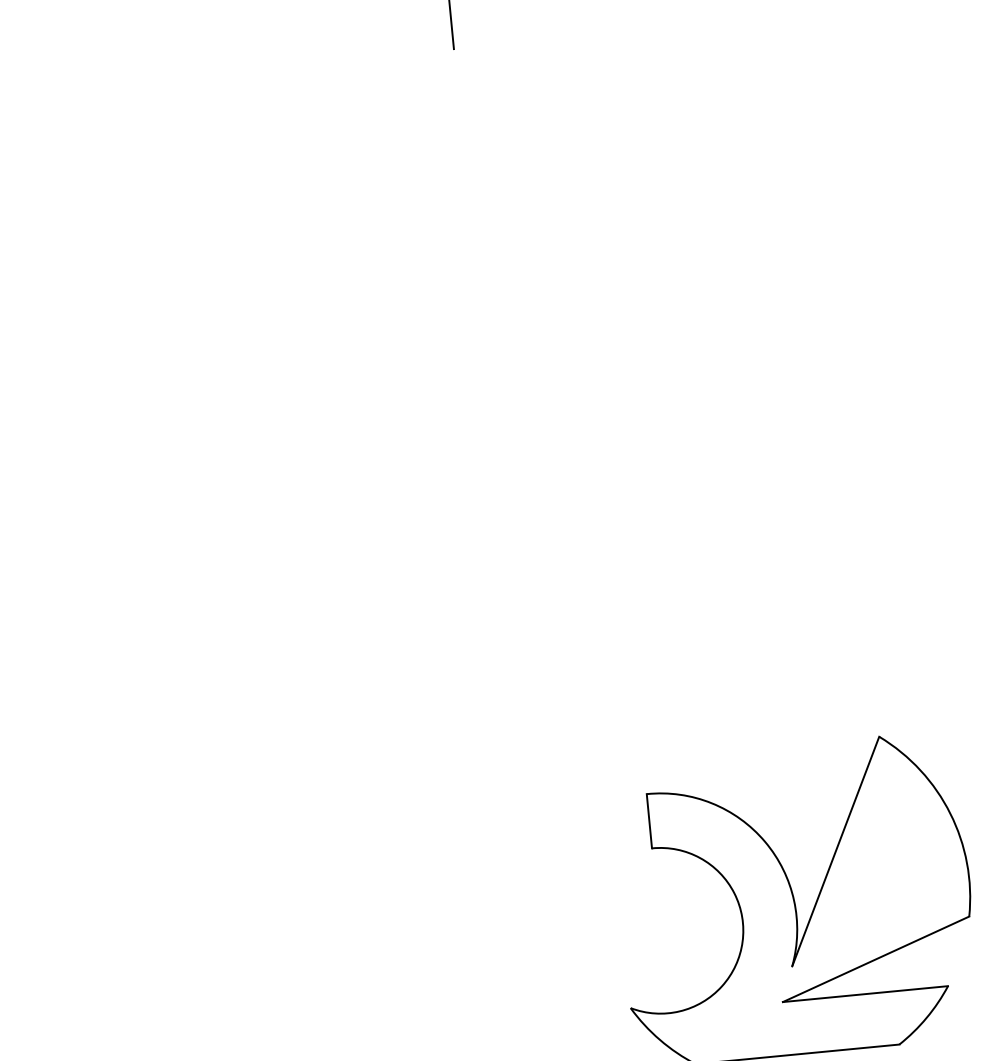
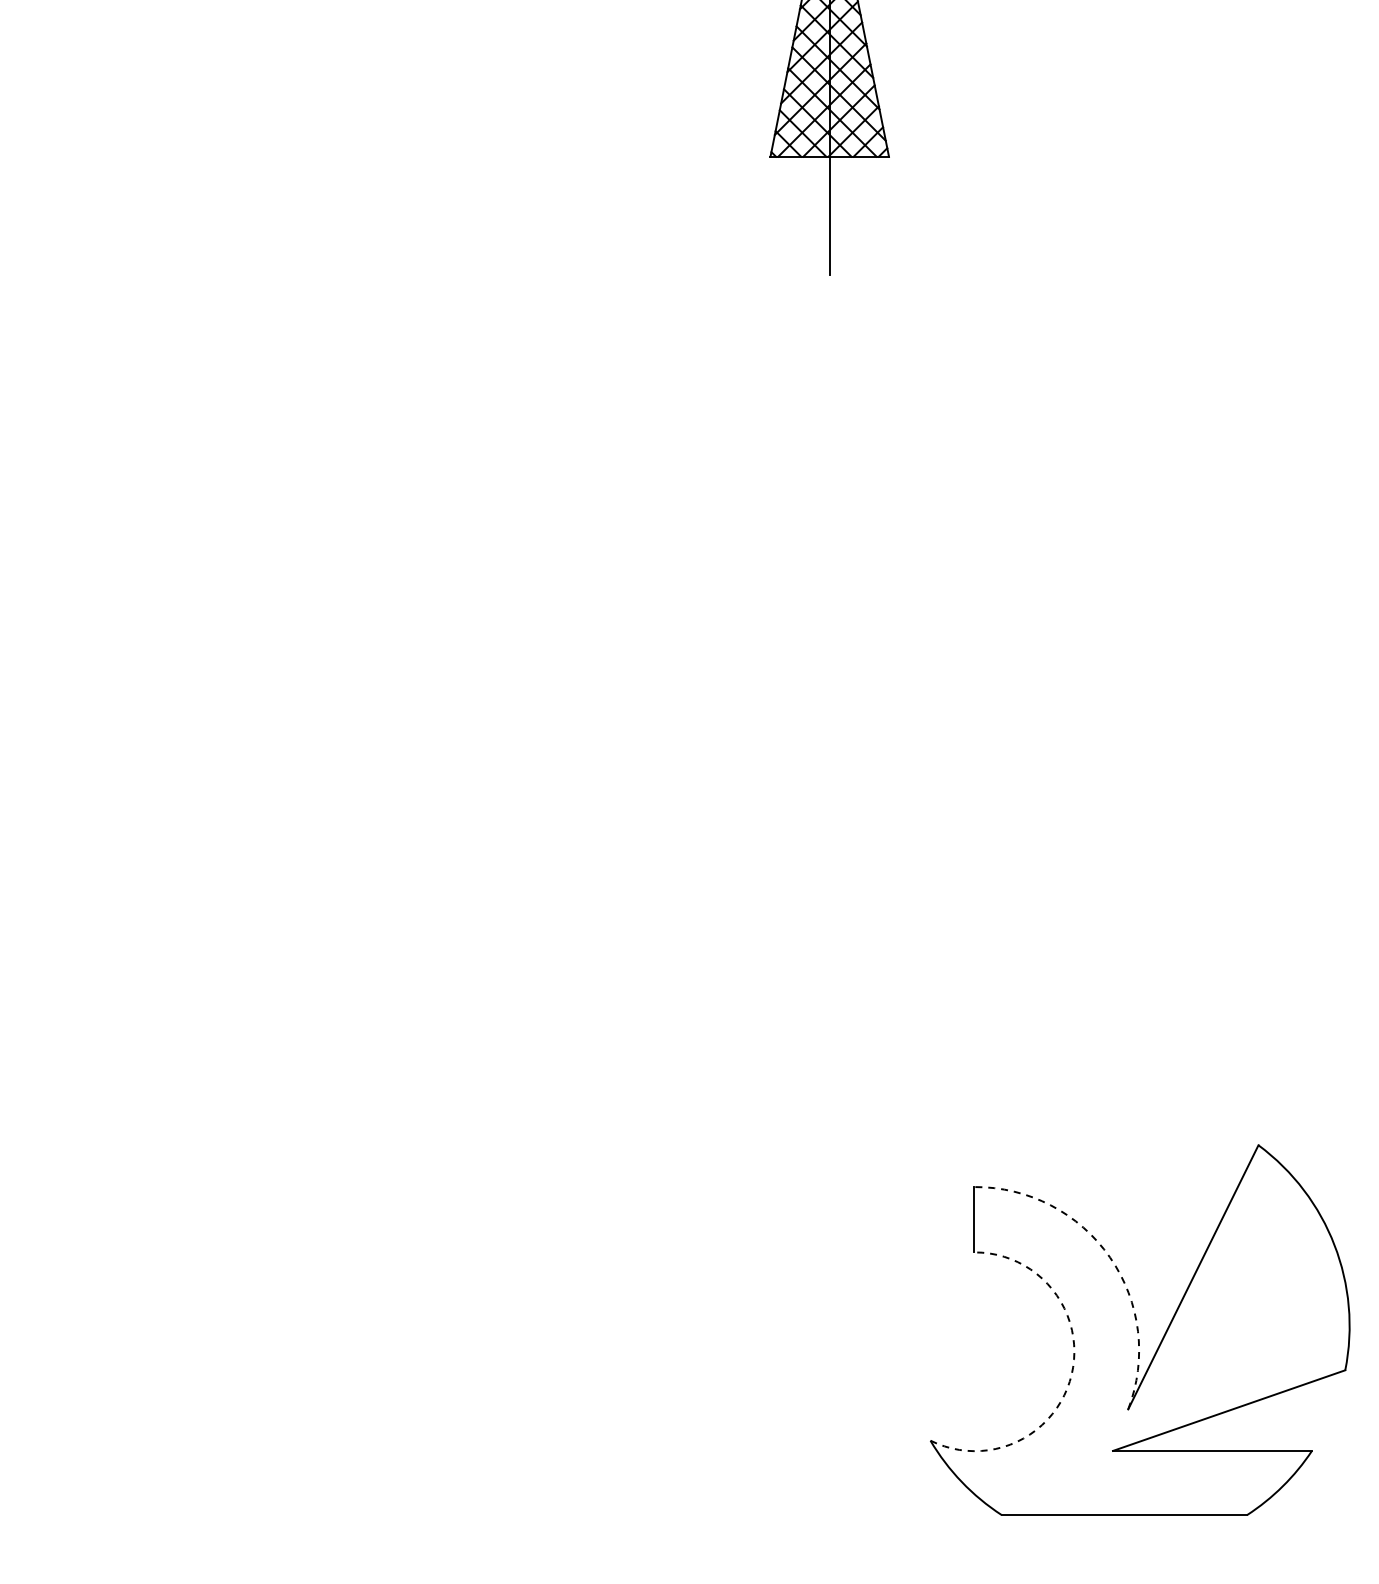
arc: (765, 841) -> (1110, 1257), solid -> dashed
arc: (742, 941) -> (1071, 1374), solid -> dashed

